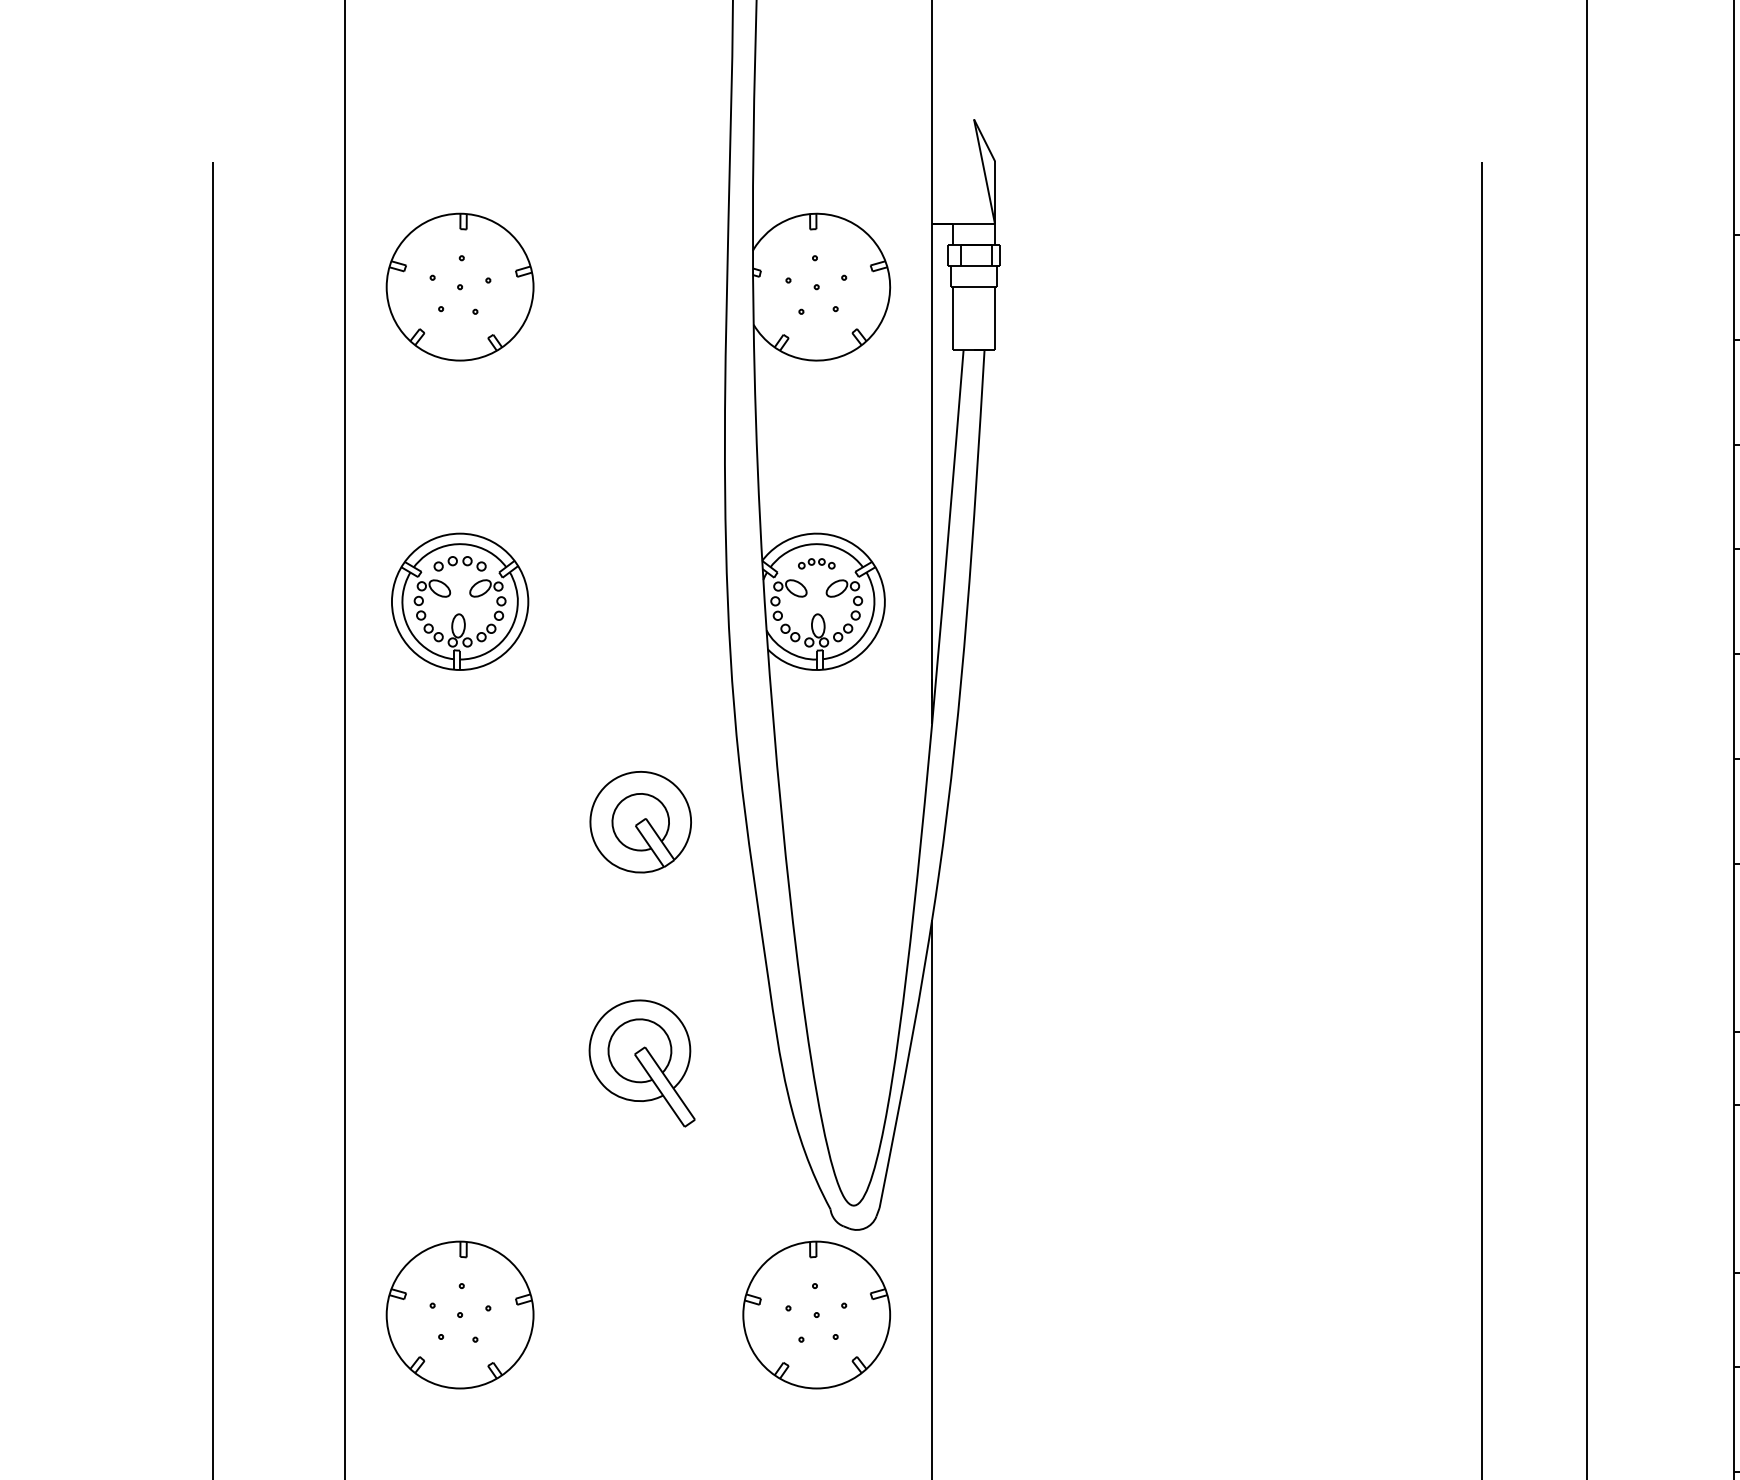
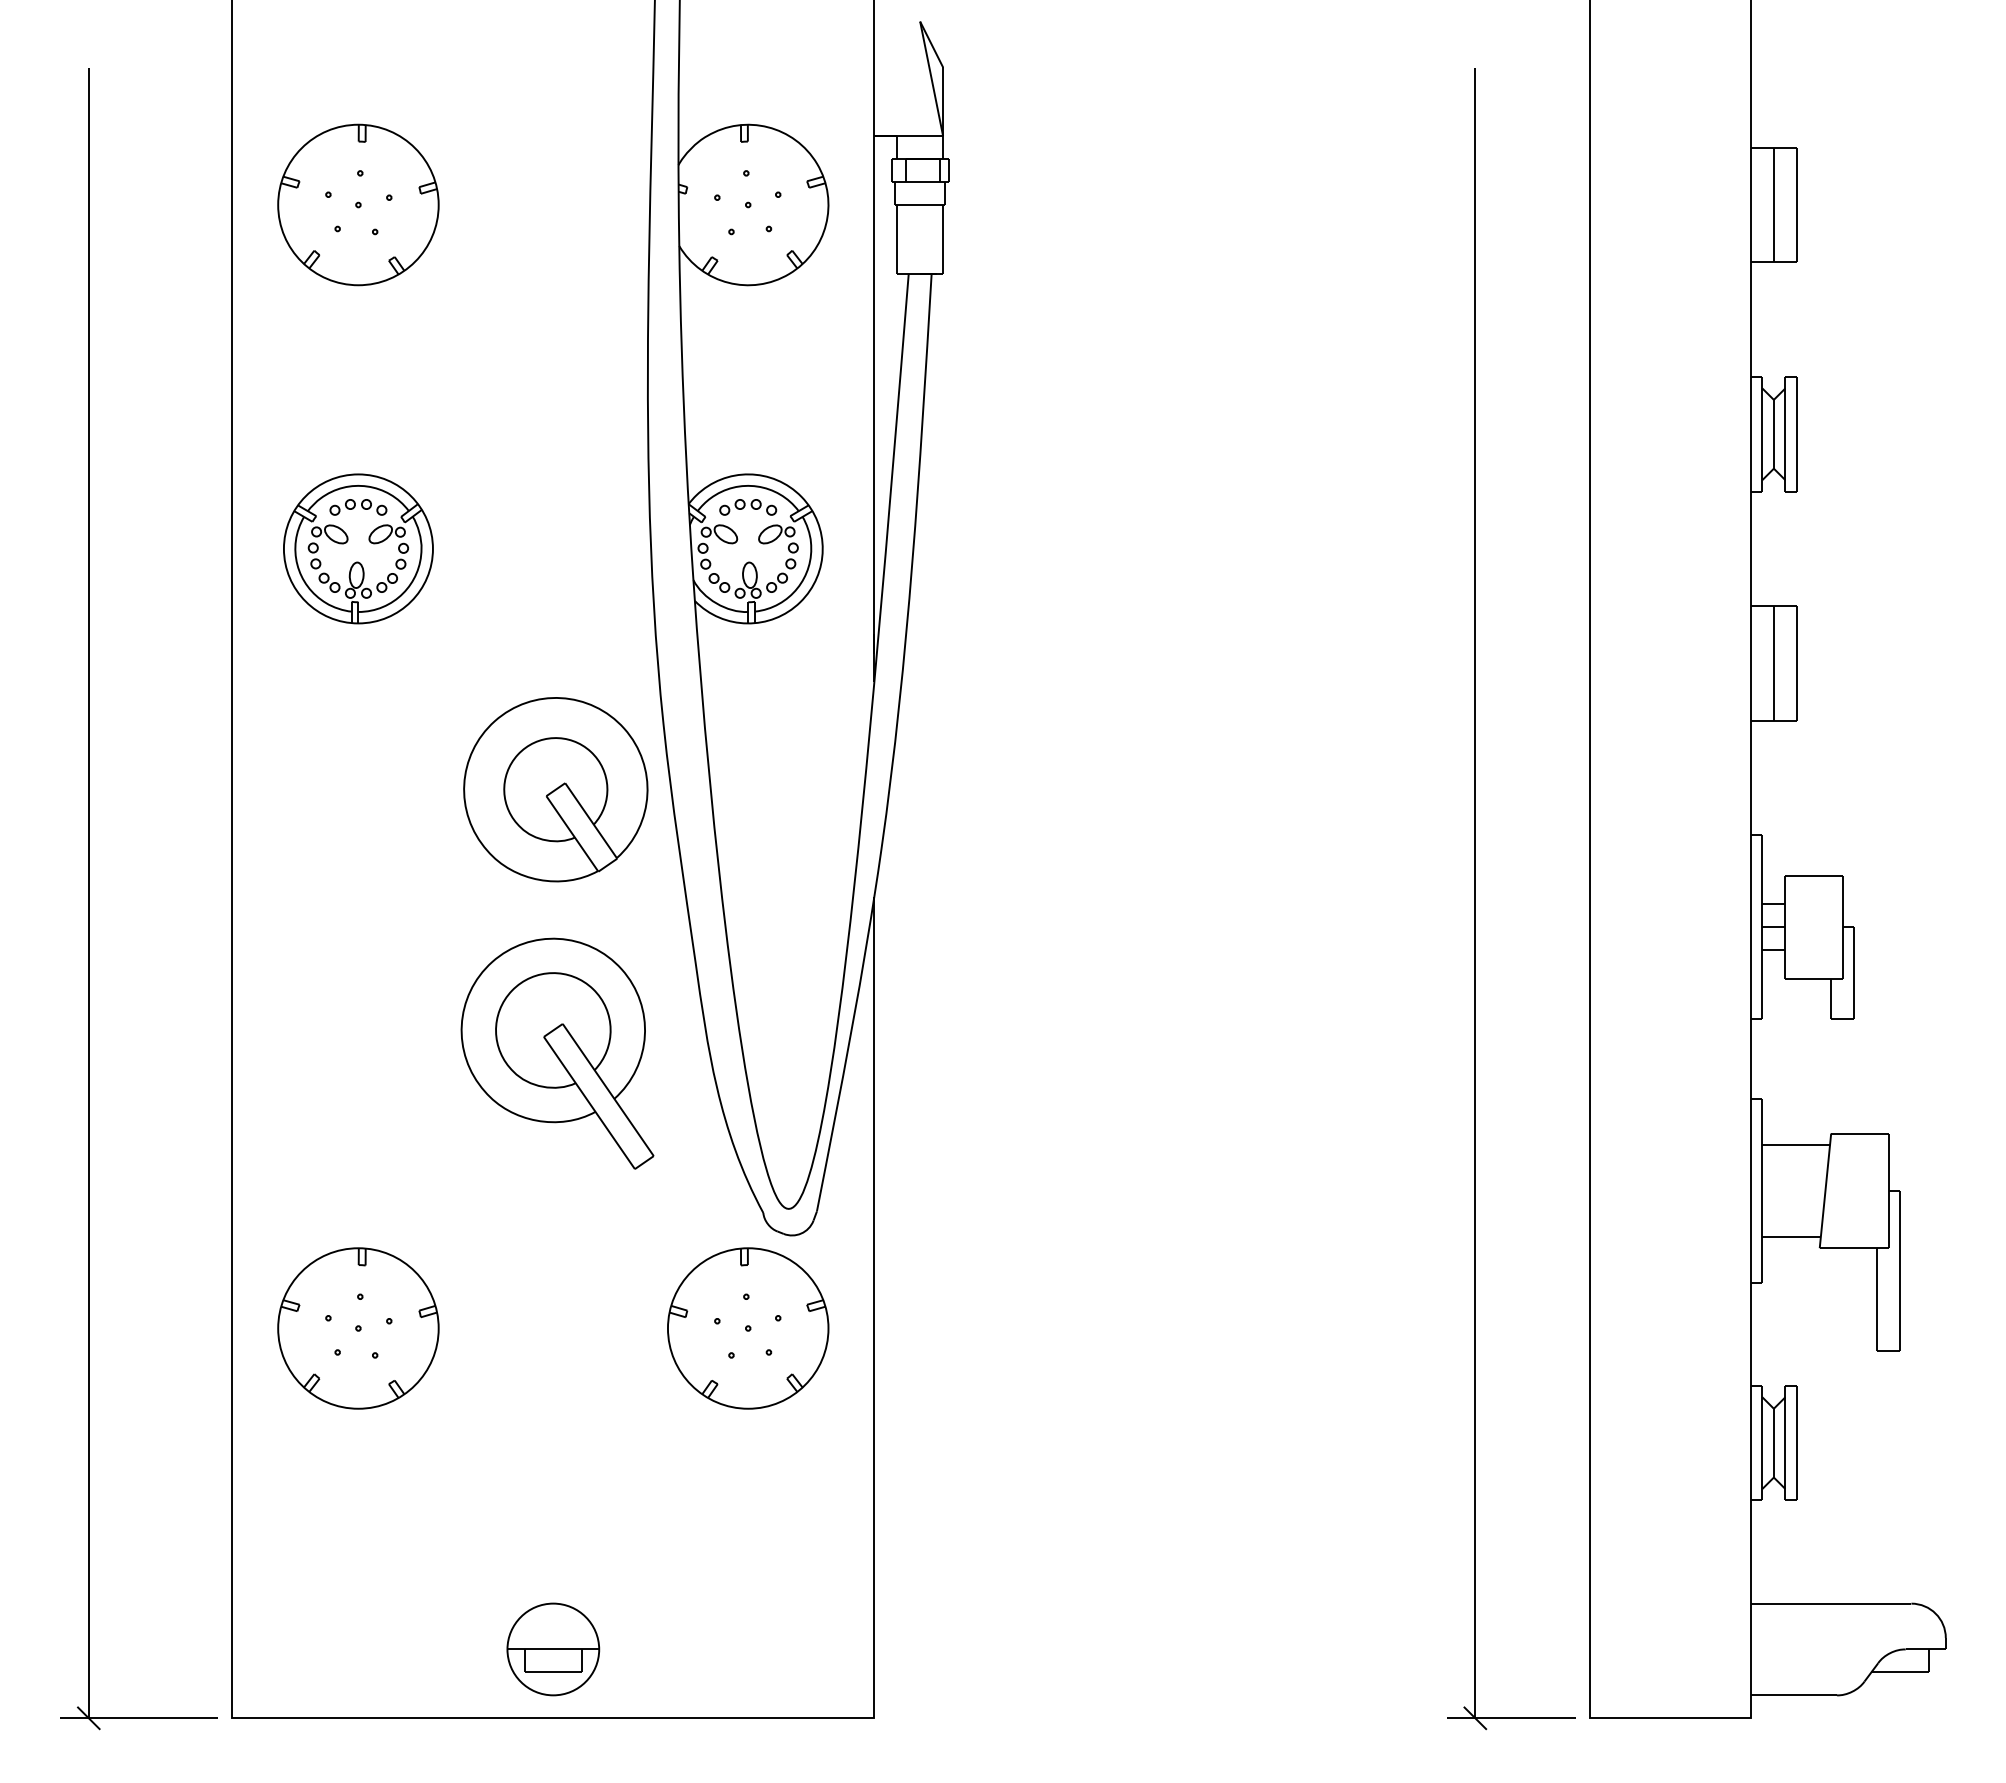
part: (816, 563) -> (748, 507), size x1.43
part: (640, 821) -> (555, 789), size x1.67
part: (642, 1063) -> (557, 1053), size x1.67

